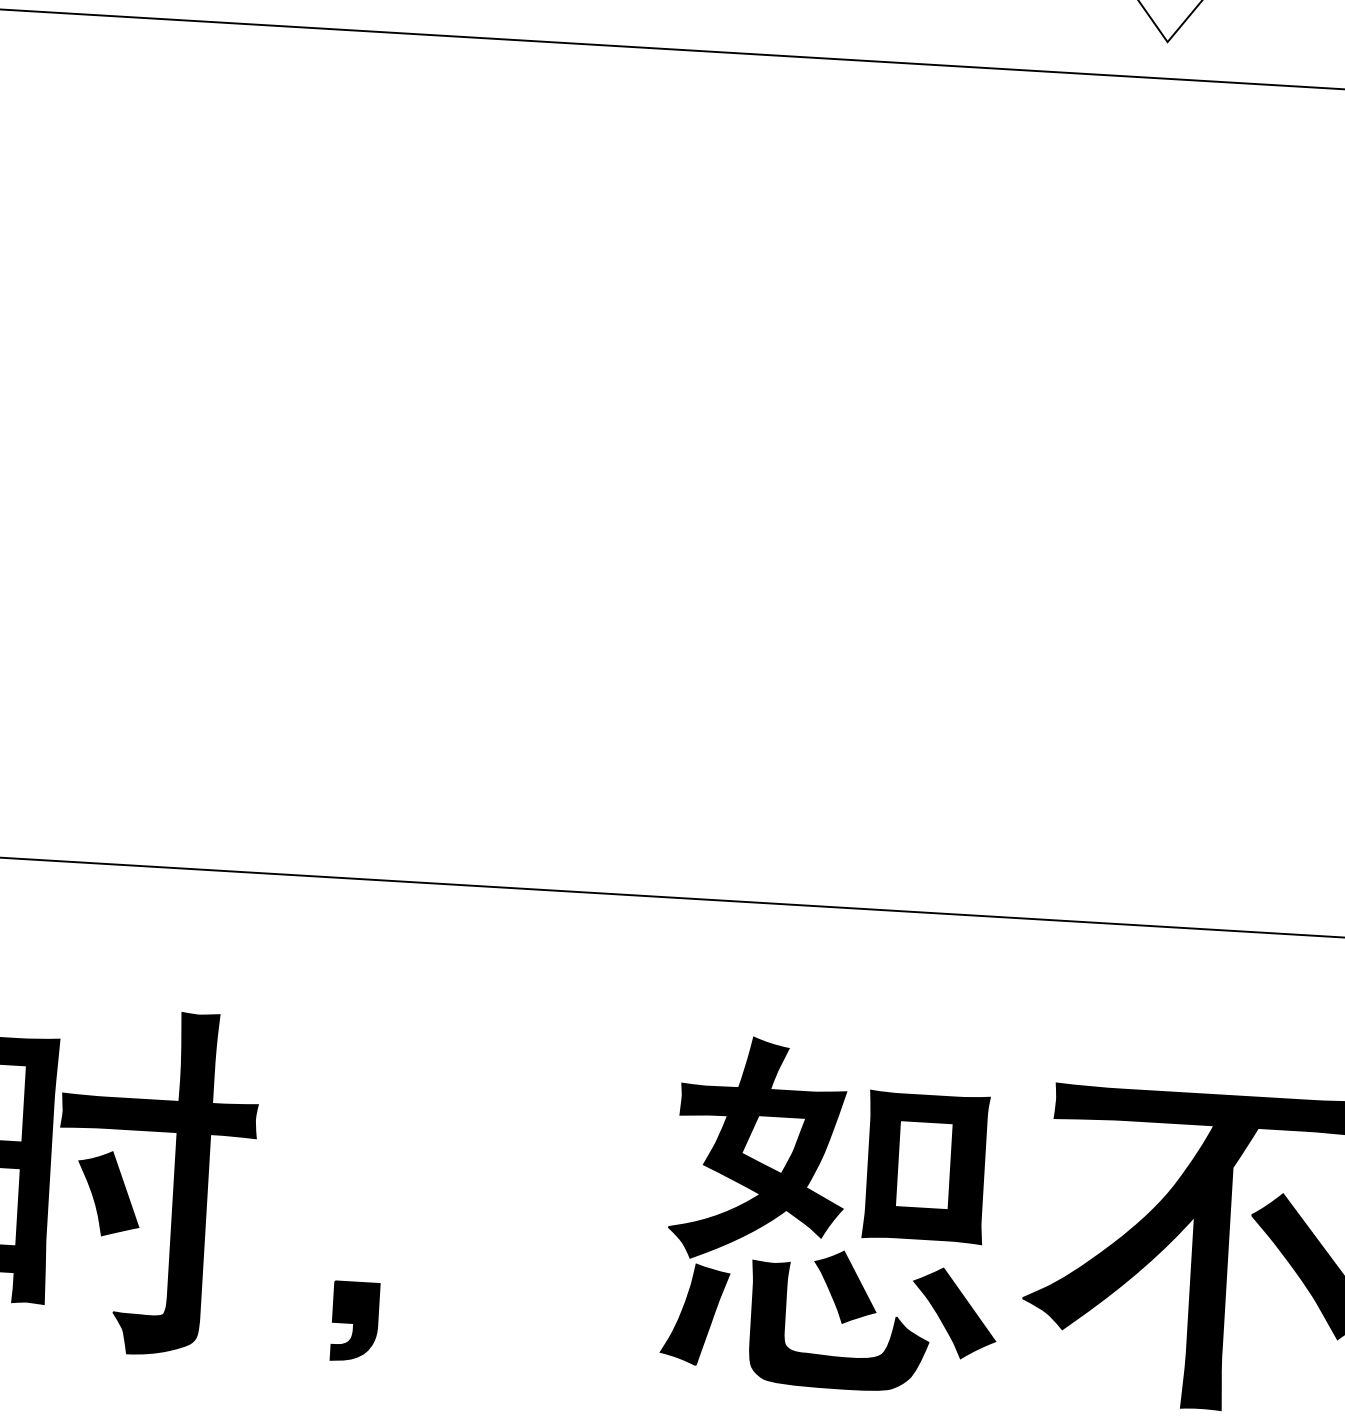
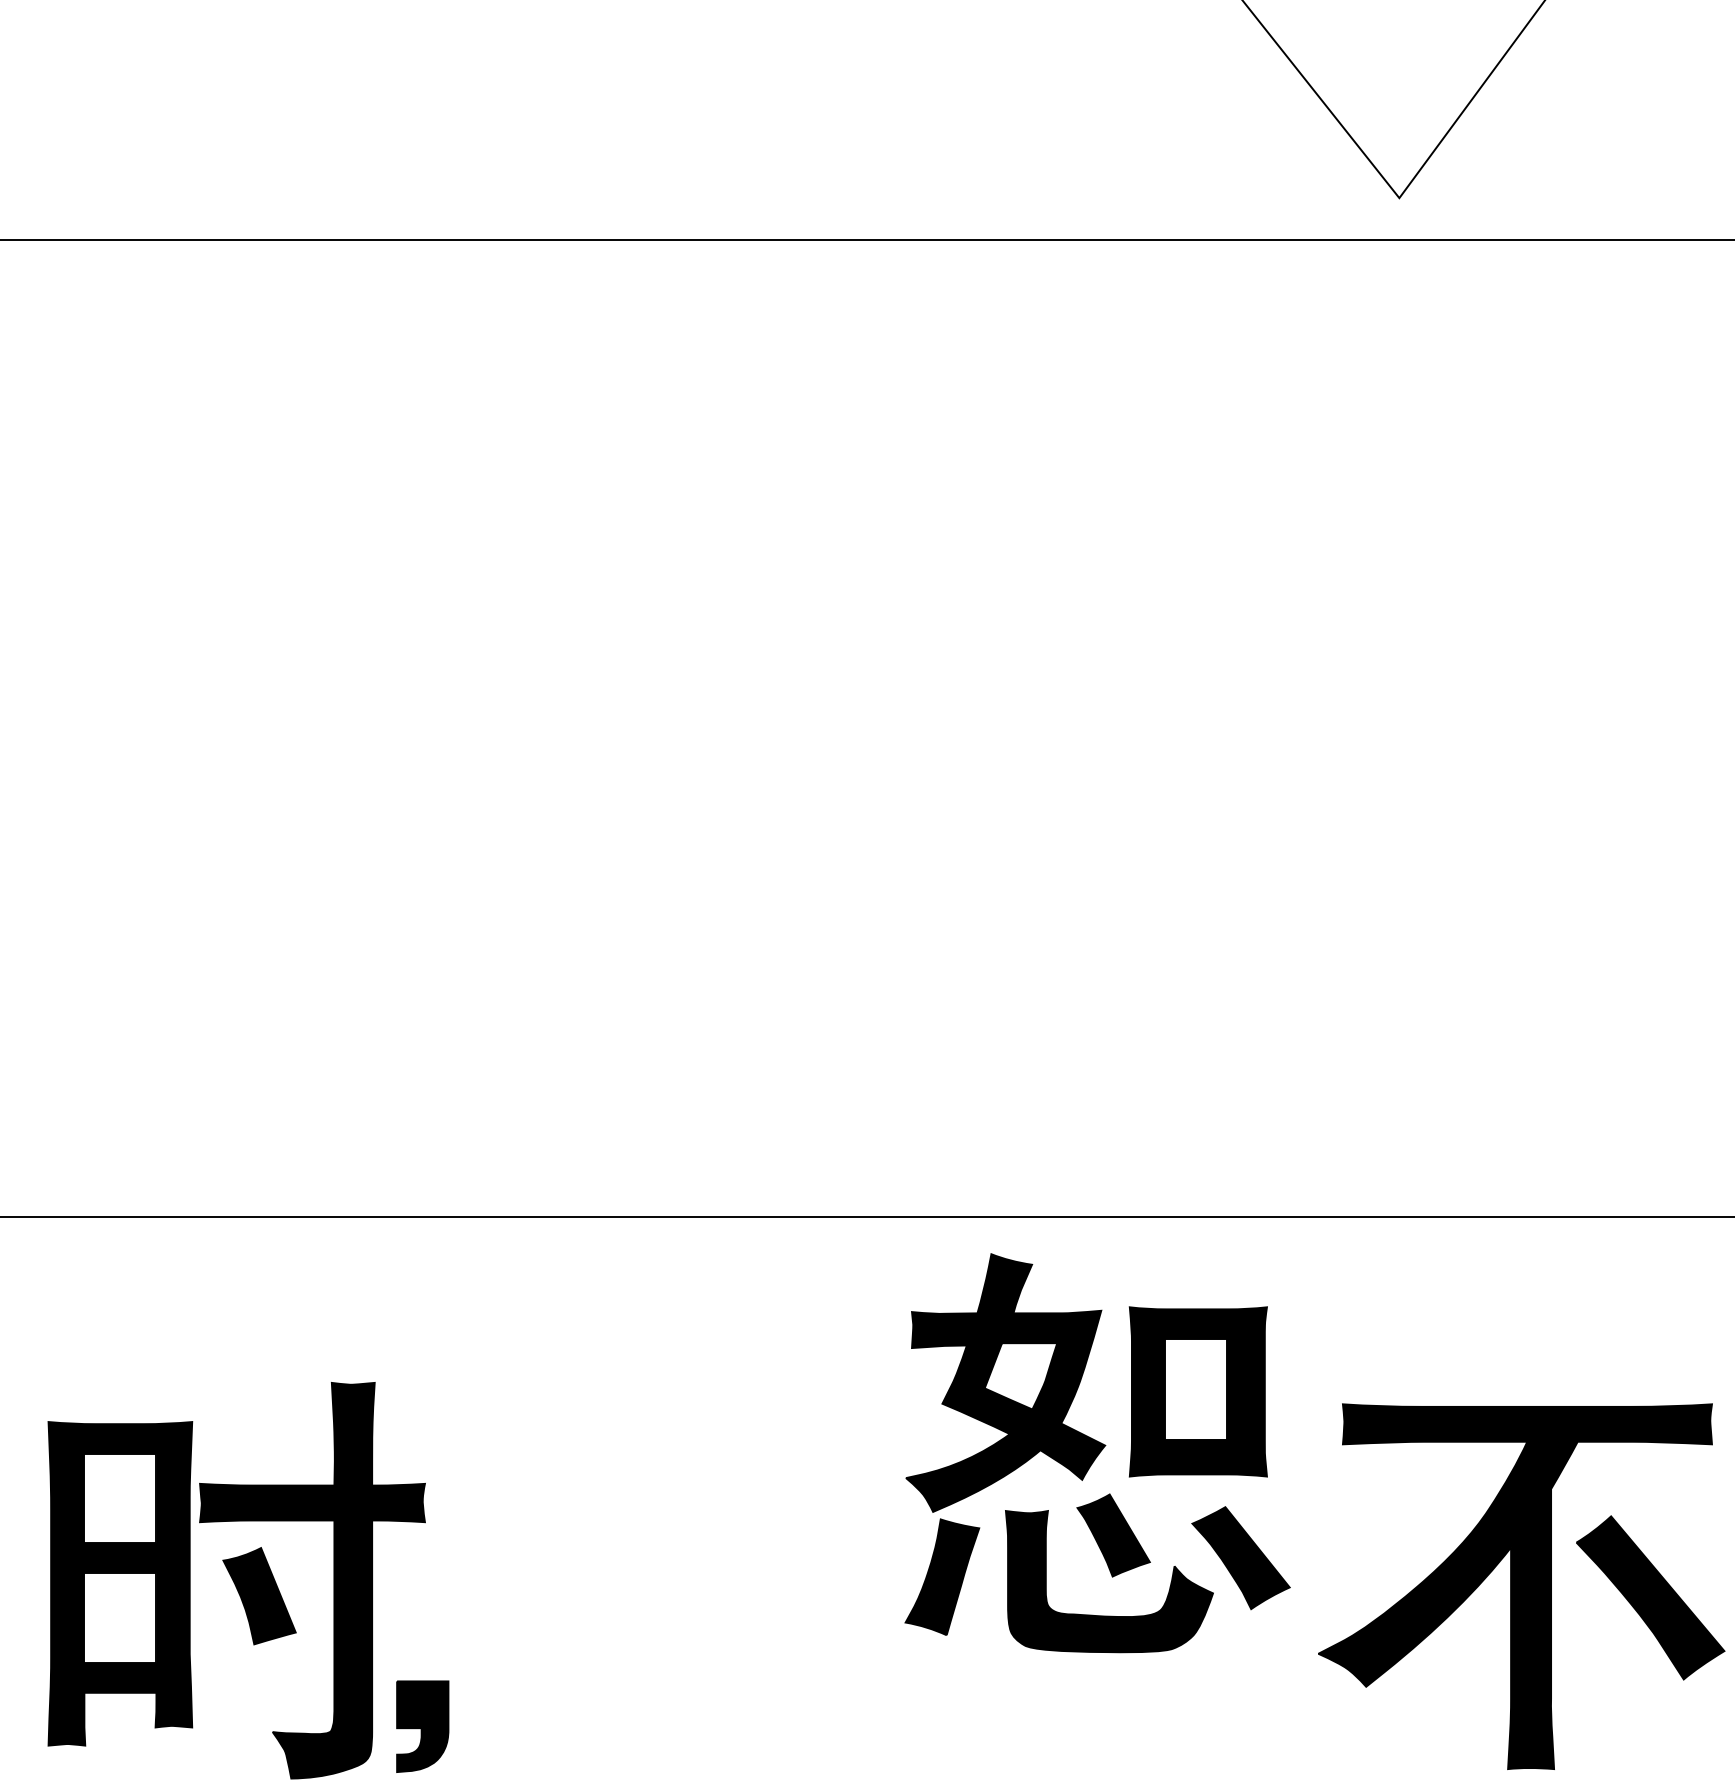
part: (835, 1215) -> (1097, 1453), moved
part: (354, 1321) -> (422, 1726), moved

